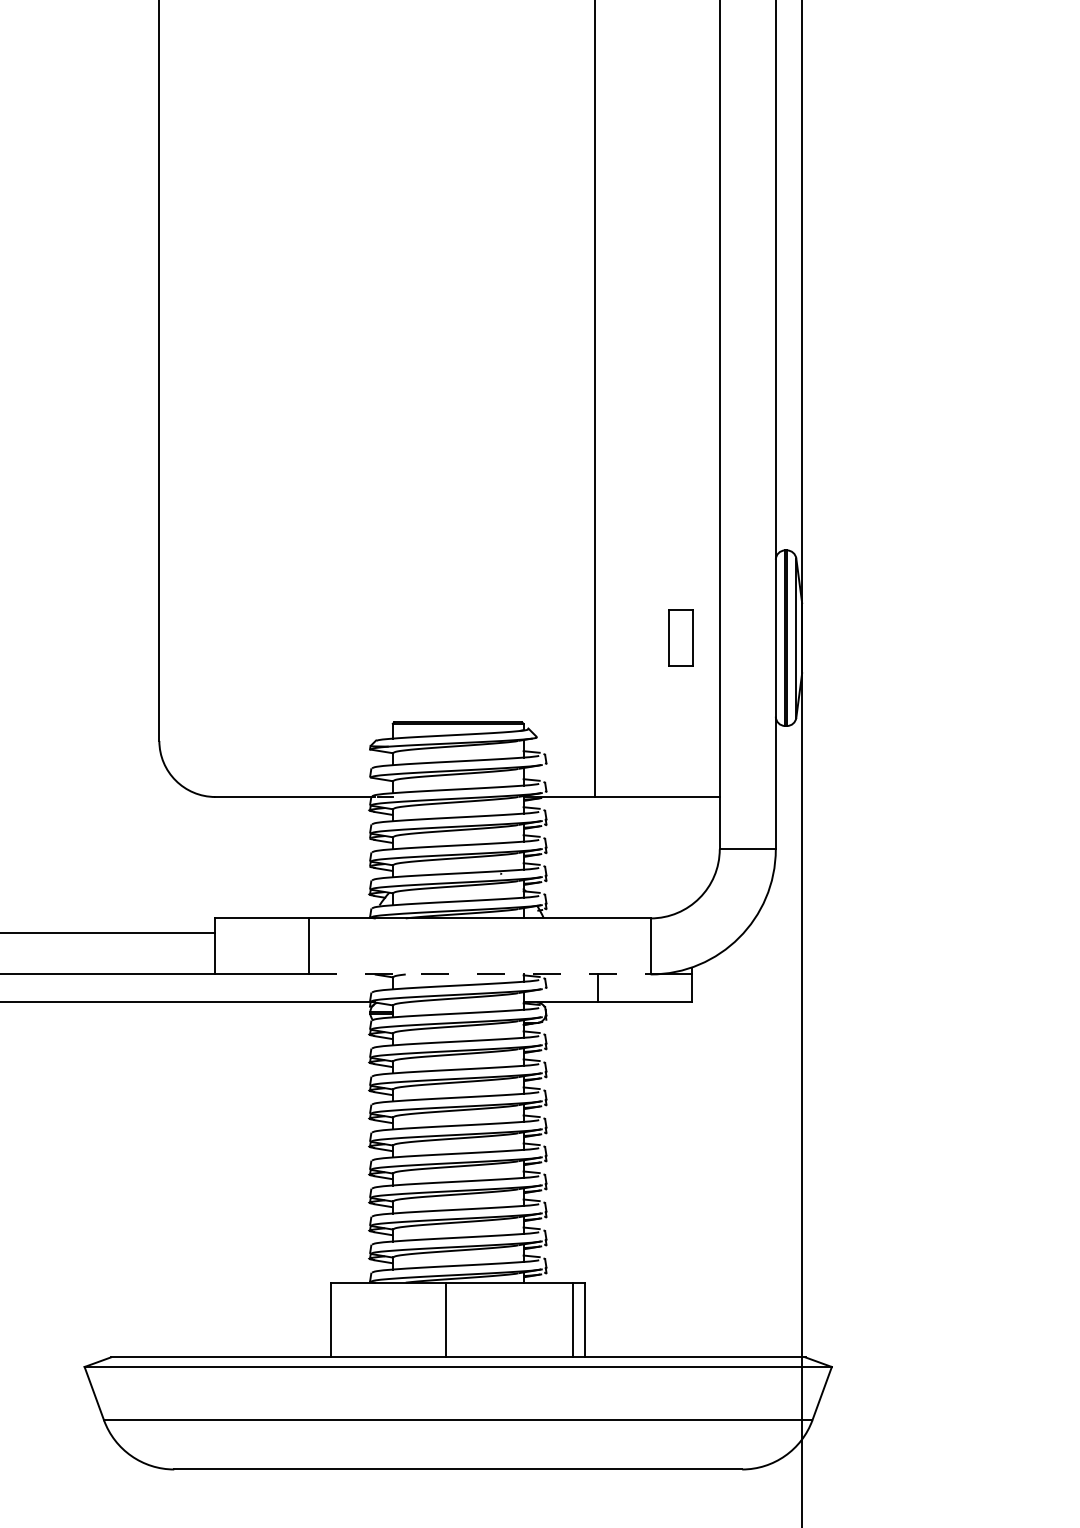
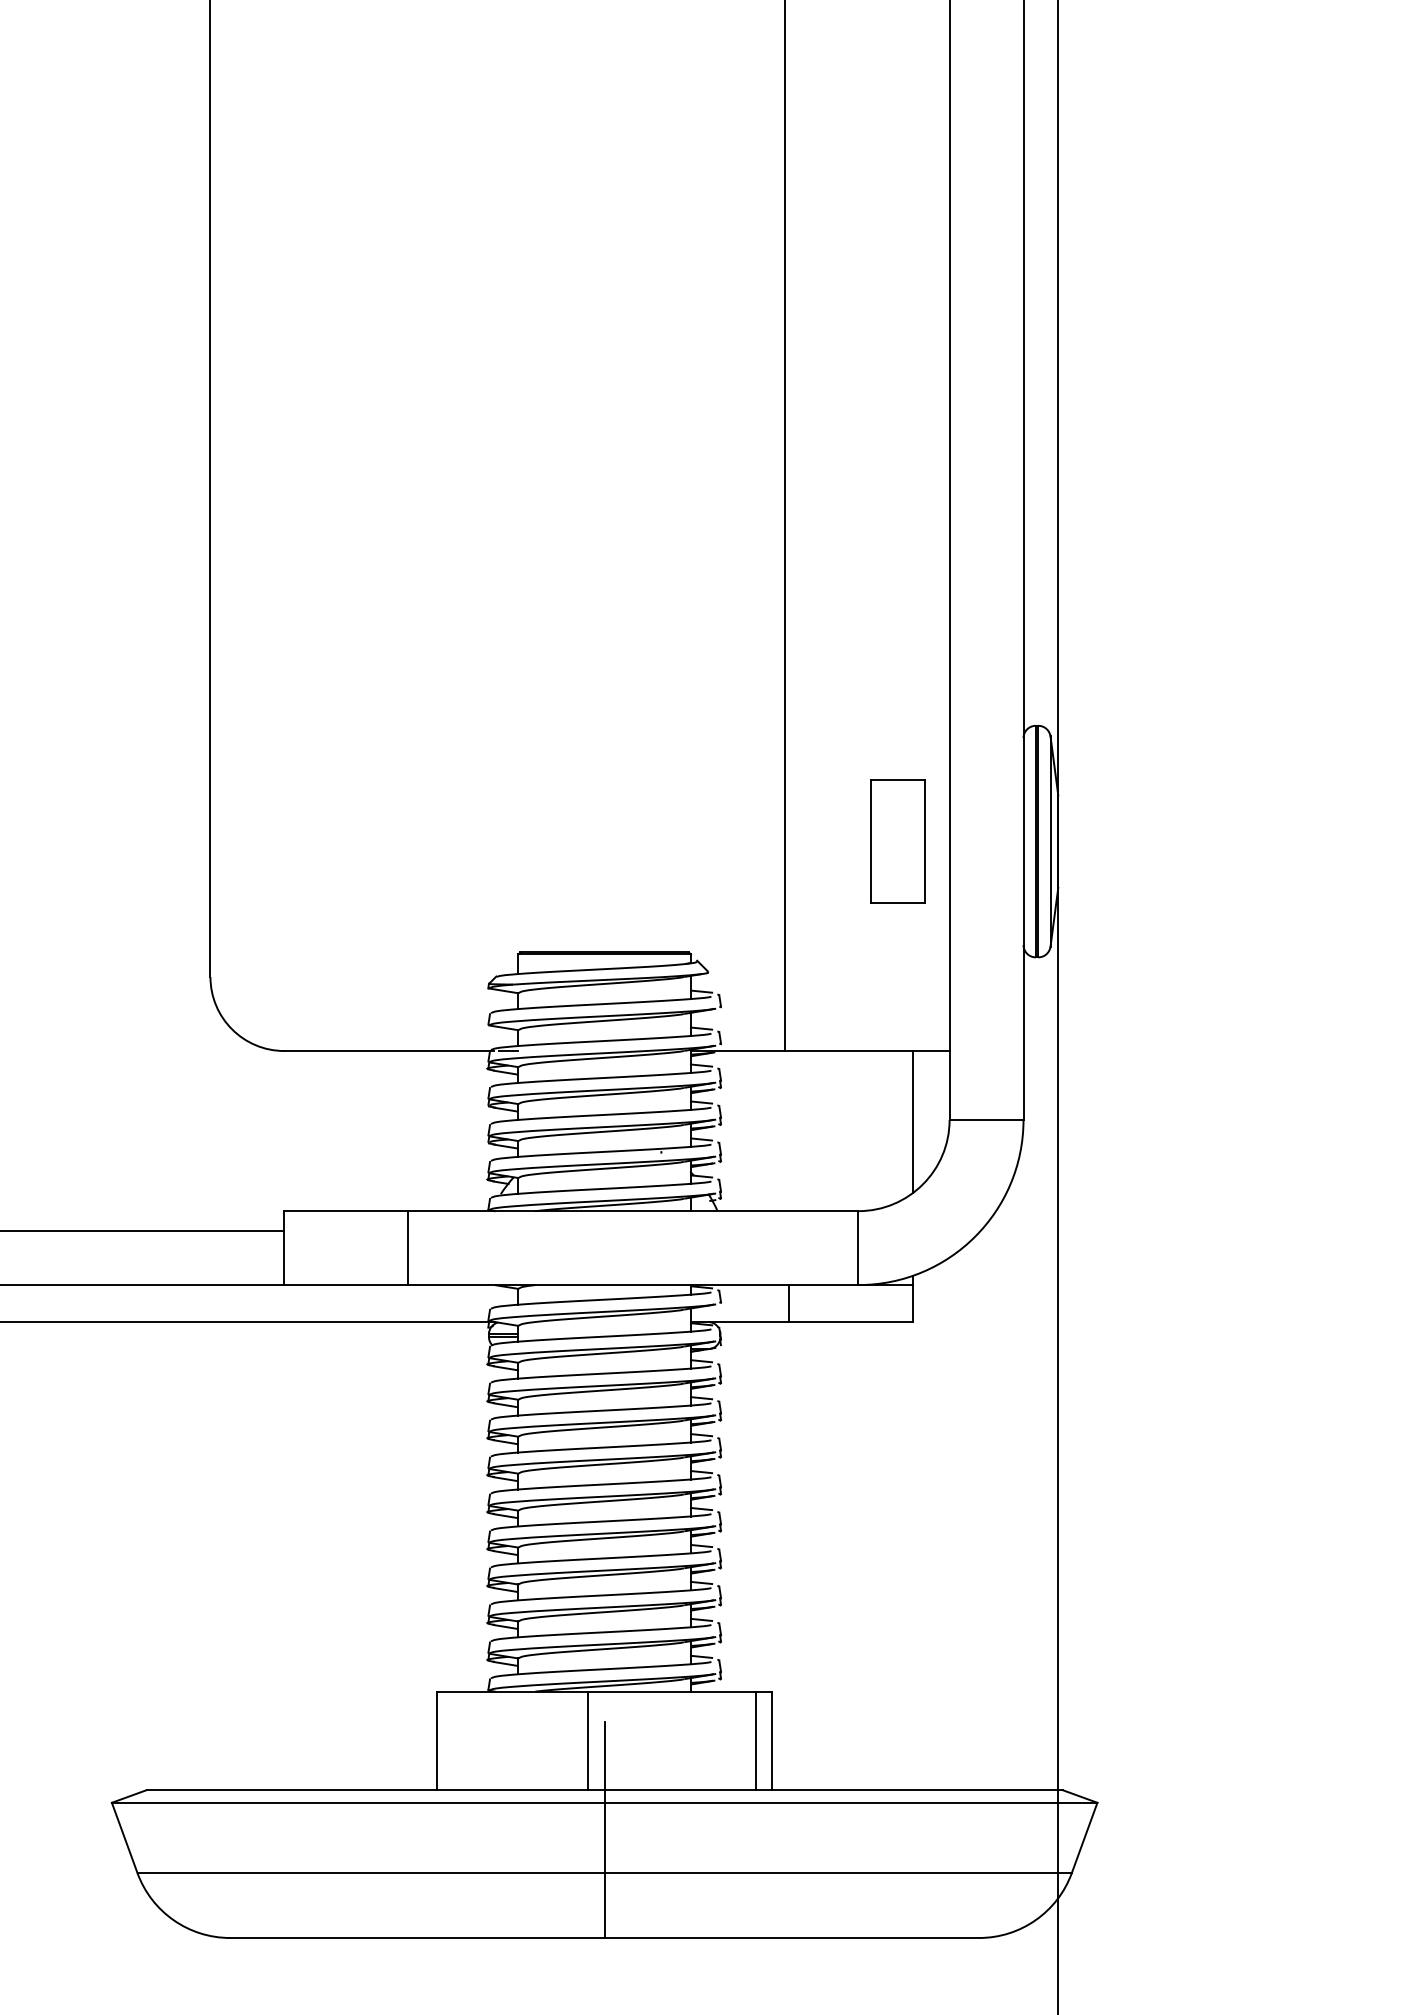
part: (680, 638) -> (897, 841), size x1.67
line: (691, 851) -> (912, 1122), added
line: (480, 974) -> (633, 1285), dashed -> solid
line: (458, 1387) -> (604, 1829), added

